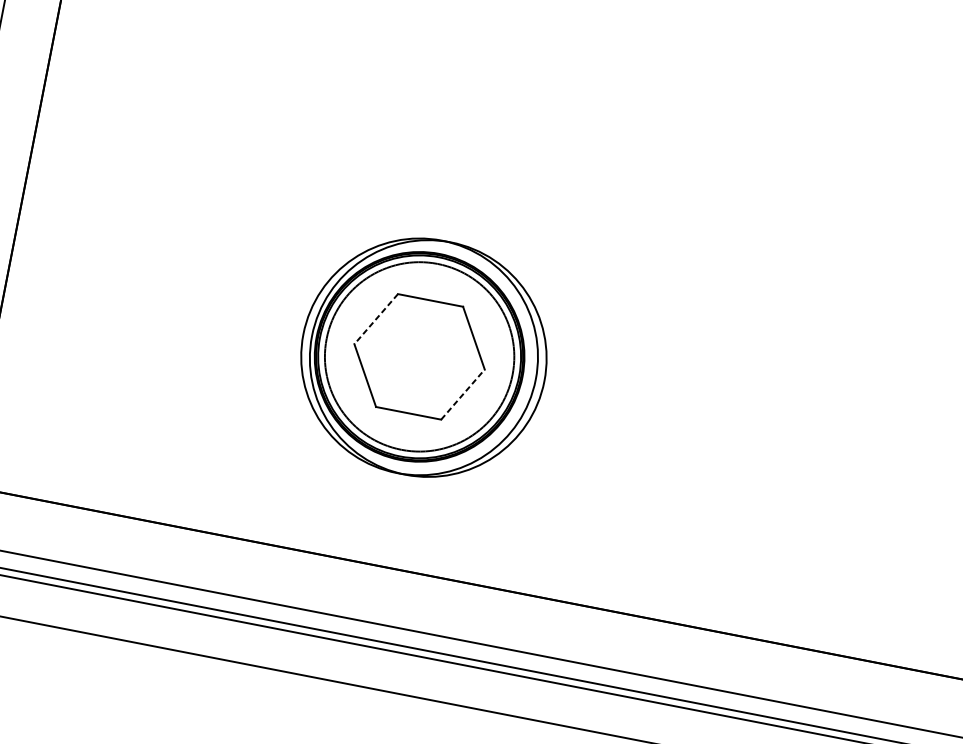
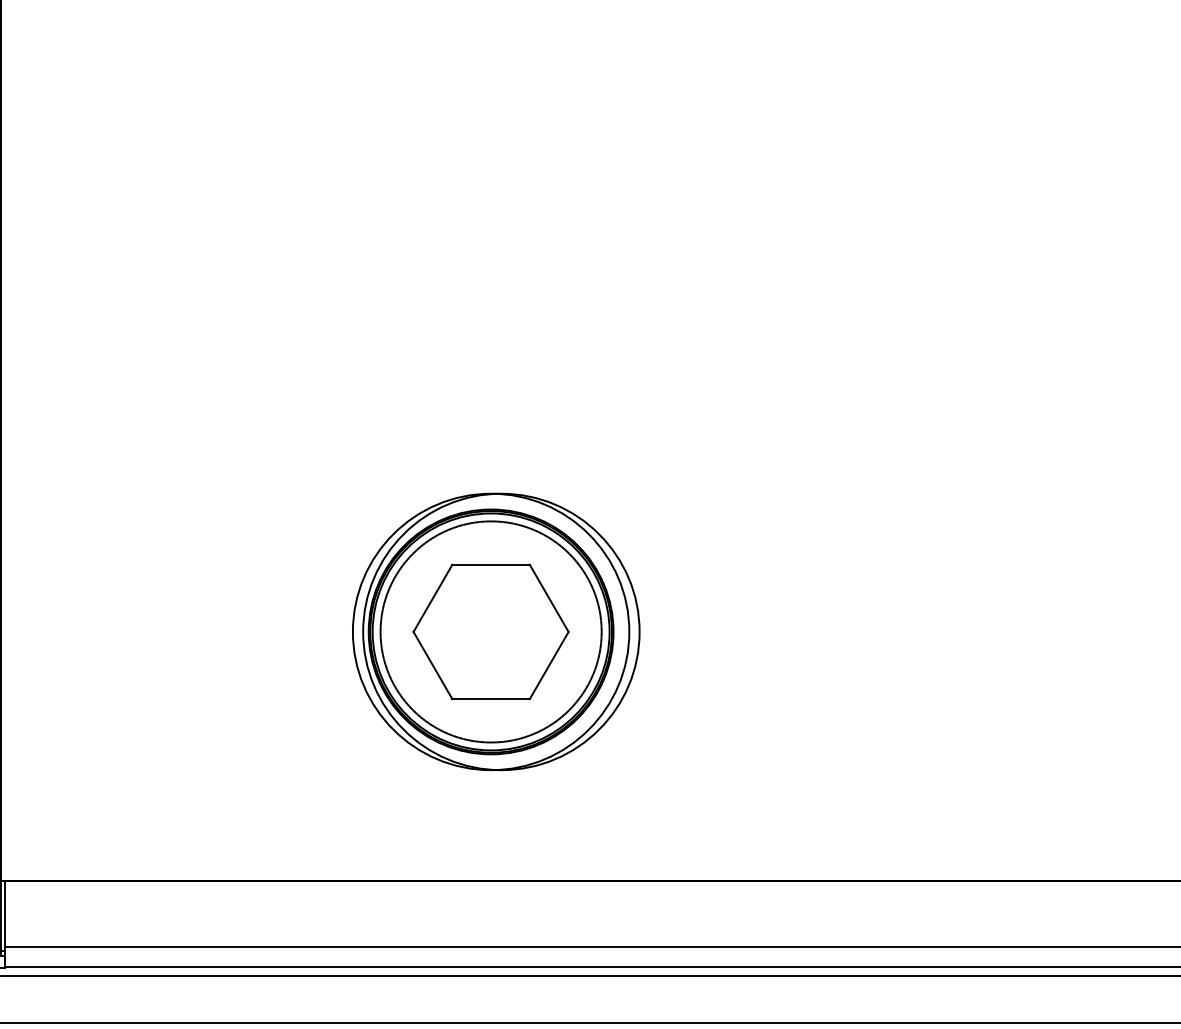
line: (375, 319) -> (432, 598), dashed -> solid
line: (463, 394) -> (549, 665), dashed -> solid

